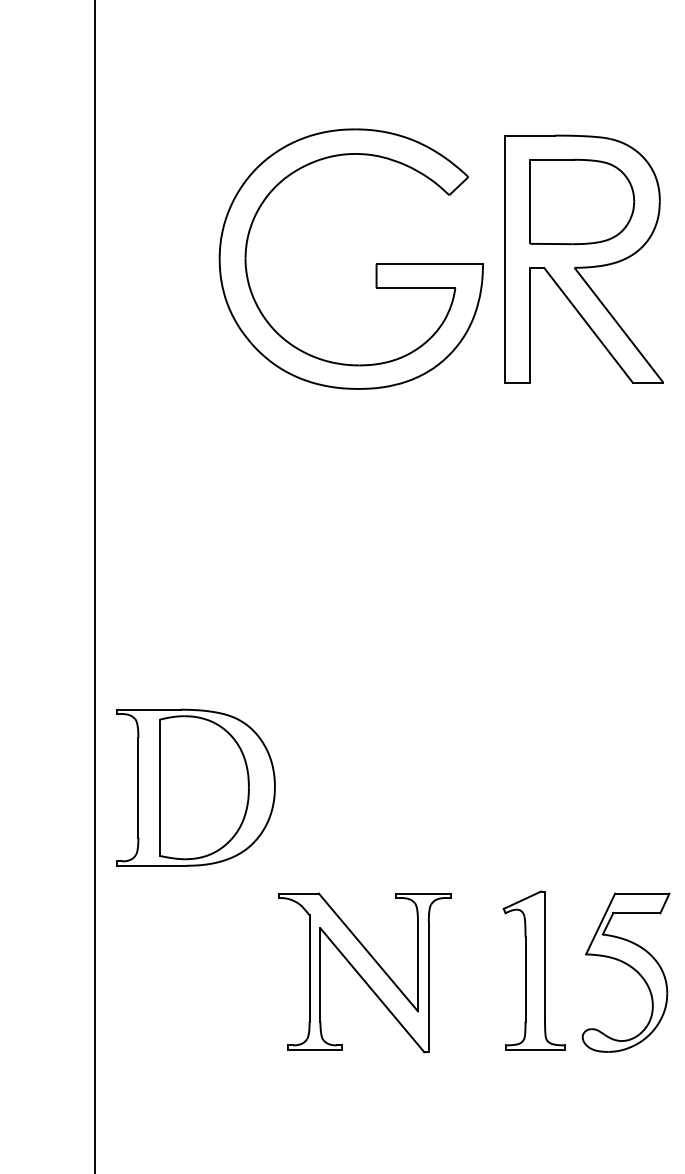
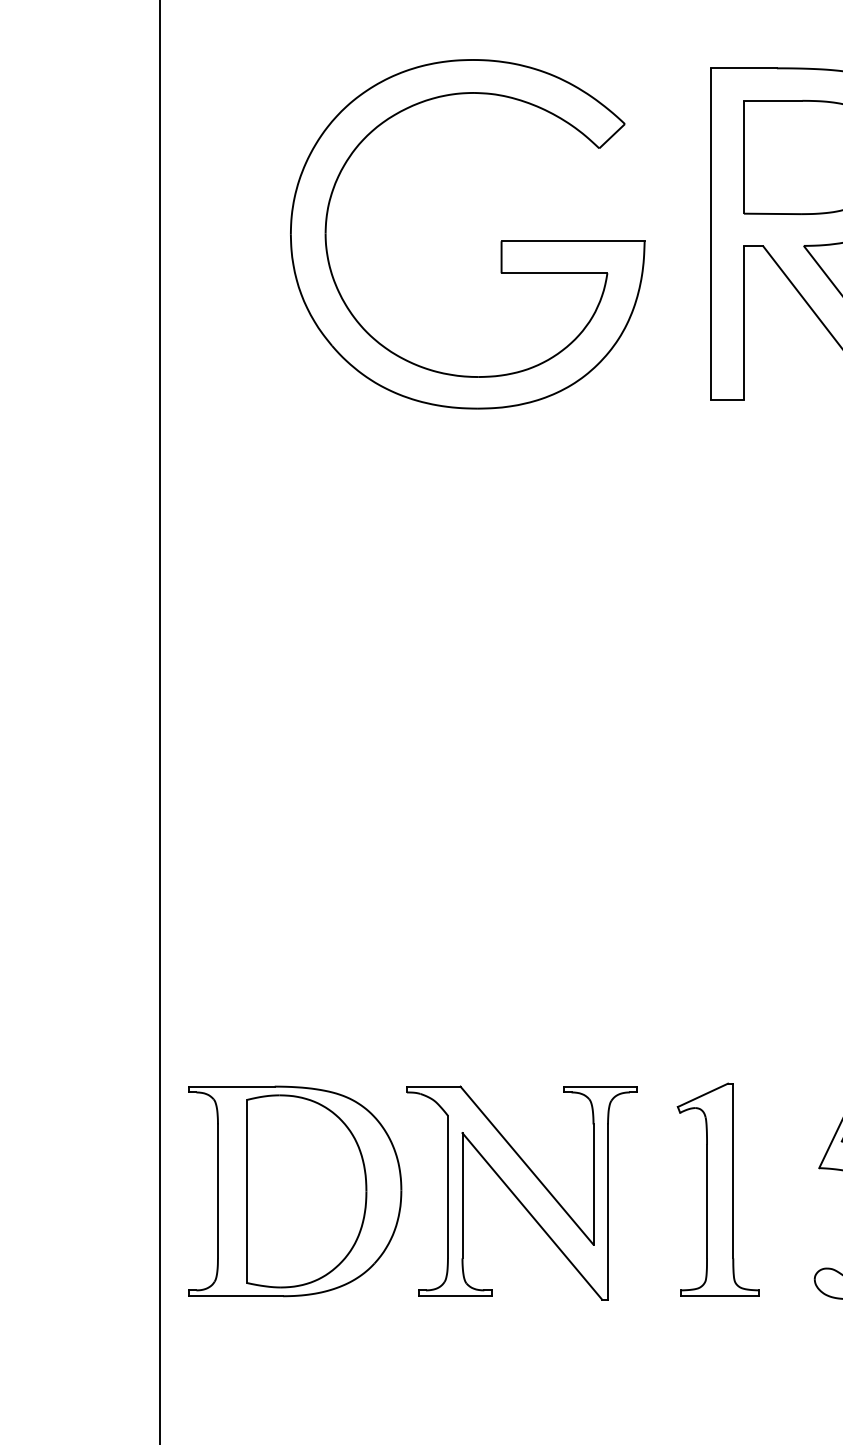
part: (375, 264) -> (500, 241), moved
part: (195, 787) -> (294, 1191), moved
part: (533, 970) -> (717, 1189), moved

